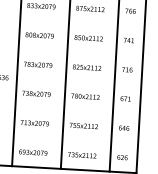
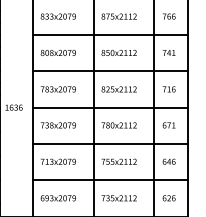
line: (82, 23) -> (110, 34), added
line: (80, 52) -> (110, 71), added
line: (79, 81) -> (110, 107), added
line: (77, 110) -> (110, 143), added
line: (75, 140) -> (110, 180), added

